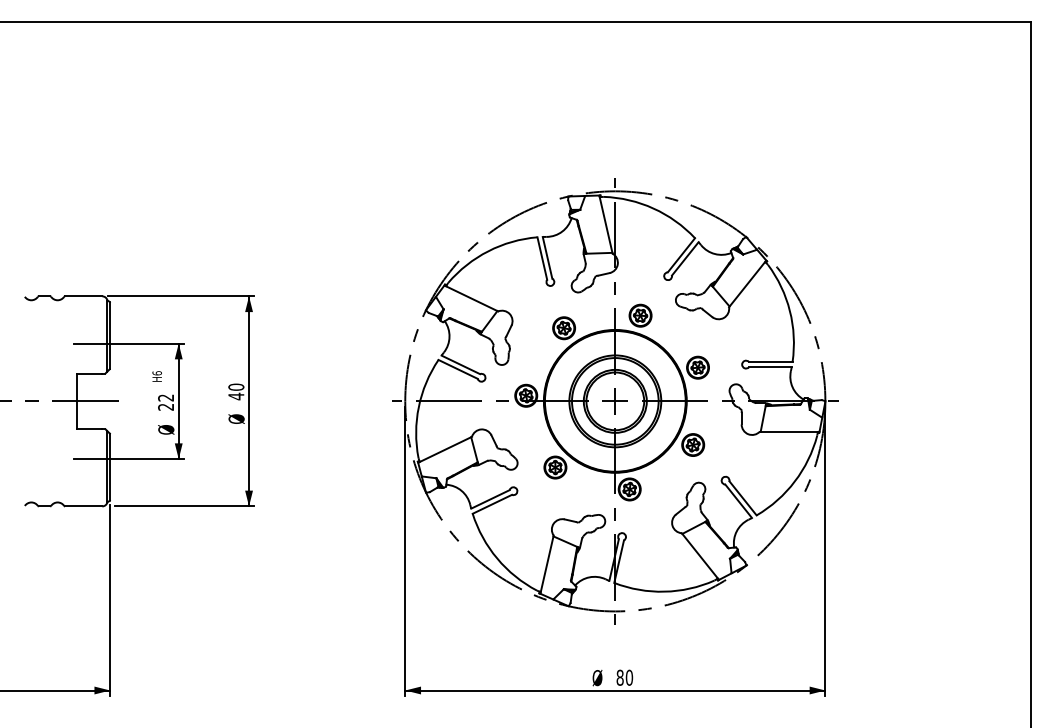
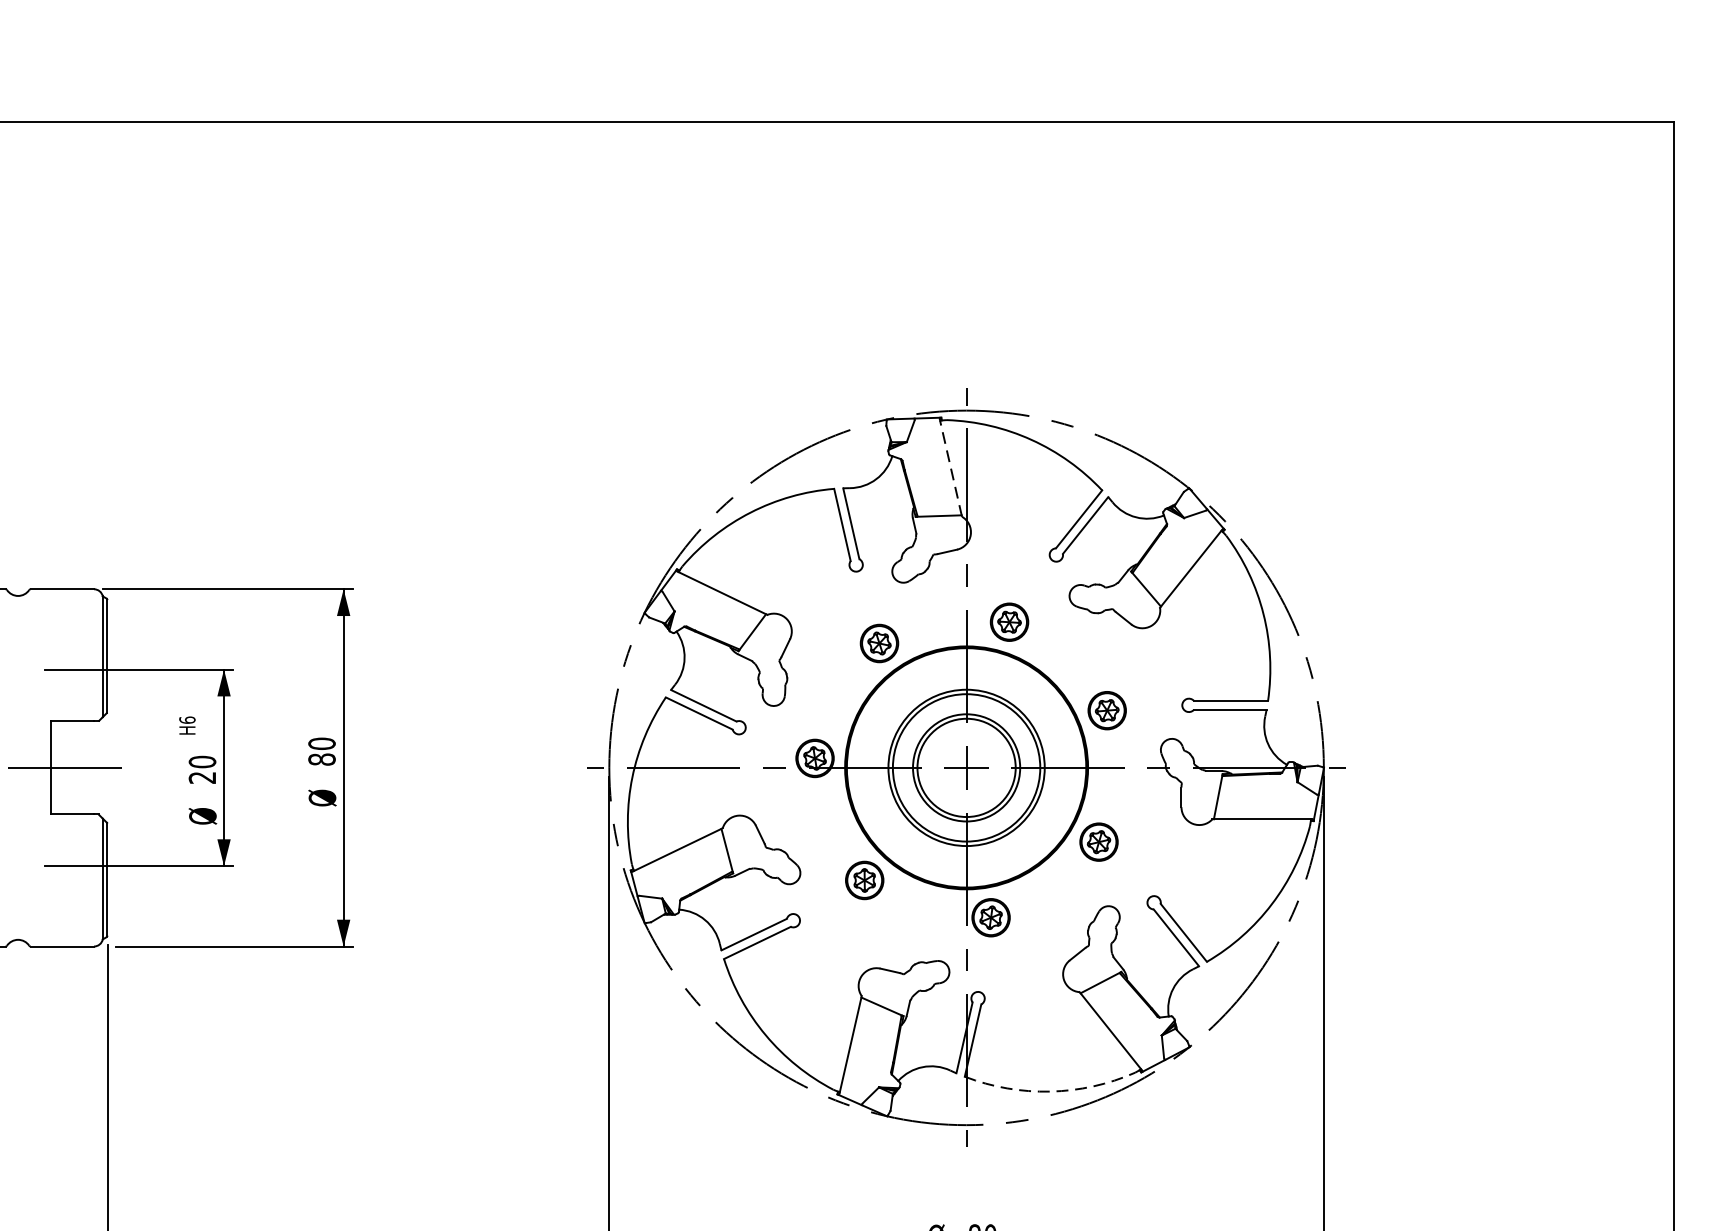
line: (606, 224) -> (951, 467), solid -> dashed
text: (236, 396) -> (322, 759), 40 -> 80
text: (166, 397) -> (203, 761), 22 -> 20
arc: (664, 591) -> (1050, 1091), solid -> dashed

